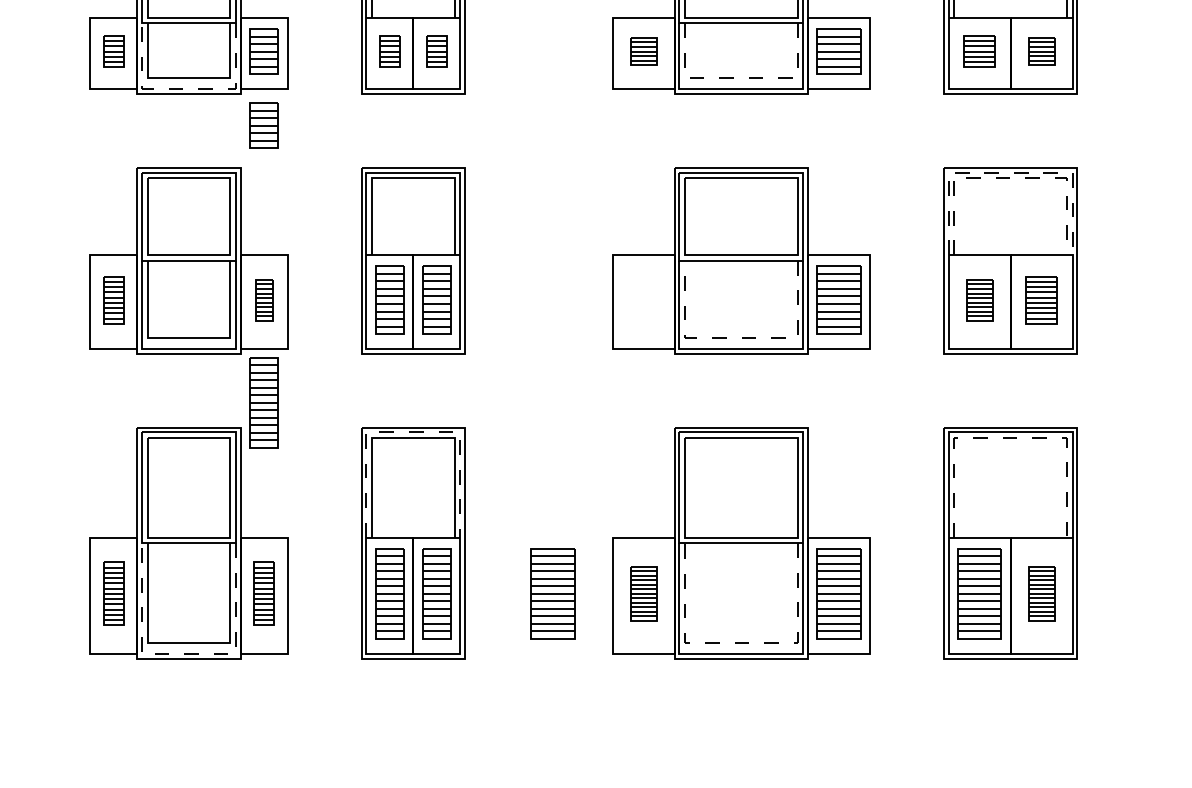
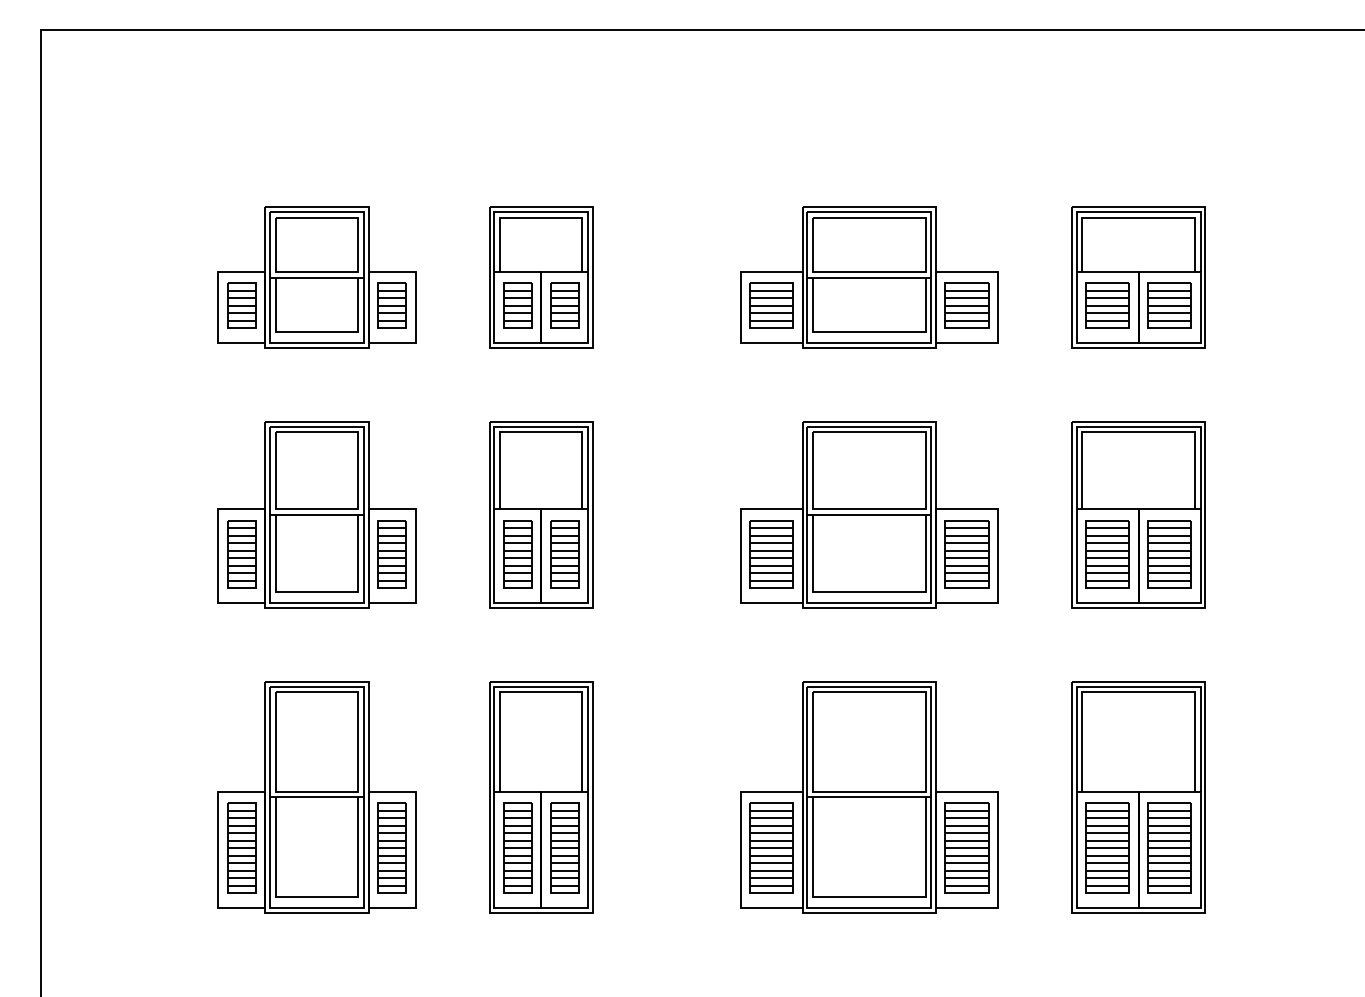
part: (113, 51) -> (241, 305), size x1.43
part: (389, 51) -> (517, 305), size x1.43
part: (436, 51) -> (564, 305), size x1.43
part: (643, 51) -> (771, 305), size x1.67
part: (979, 51) -> (1107, 305), size x1.43
part: (1041, 51) -> (1169, 305), size x1.67
line: (740, 78) -> (868, 332), dashed -> solid
line: (188, 89) -> (316, 343), dashed -> solid
part: (263, 125) -> (391, 379), removed
line: (1010, 172) -> (1138, 426), dashed -> solid
line: (1011, 178) -> (1139, 432), dashed -> solid
part: (113, 300) -> (241, 554), size x1.43
part: (263, 300) -> (391, 554), size x1.67
part: (643, 300) -> (771, 554), added
part: (979, 300) -> (1107, 554), size x1.67
part: (1041, 300) -> (1169, 554), size x1.43
line: (740, 338) -> (868, 592), dashed -> solid
part: (263, 402) -> (391, 656), removed
line: (413, 432) -> (541, 686), dashed -> solid
line: (1011, 438) -> (1139, 692), dashed -> solid
part: (113, 593) -> (241, 847), size x1.43
part: (263, 593) -> (391, 847), size x1.43
part: (552, 593) -> (680, 847), removed
part: (643, 593) -> (771, 847), size x1.67
part: (1041, 593) -> (1169, 847), size x1.67
line: (740, 642) -> (868, 896), dashed -> solid
line: (188, 654) -> (316, 908), dashed -> solid

